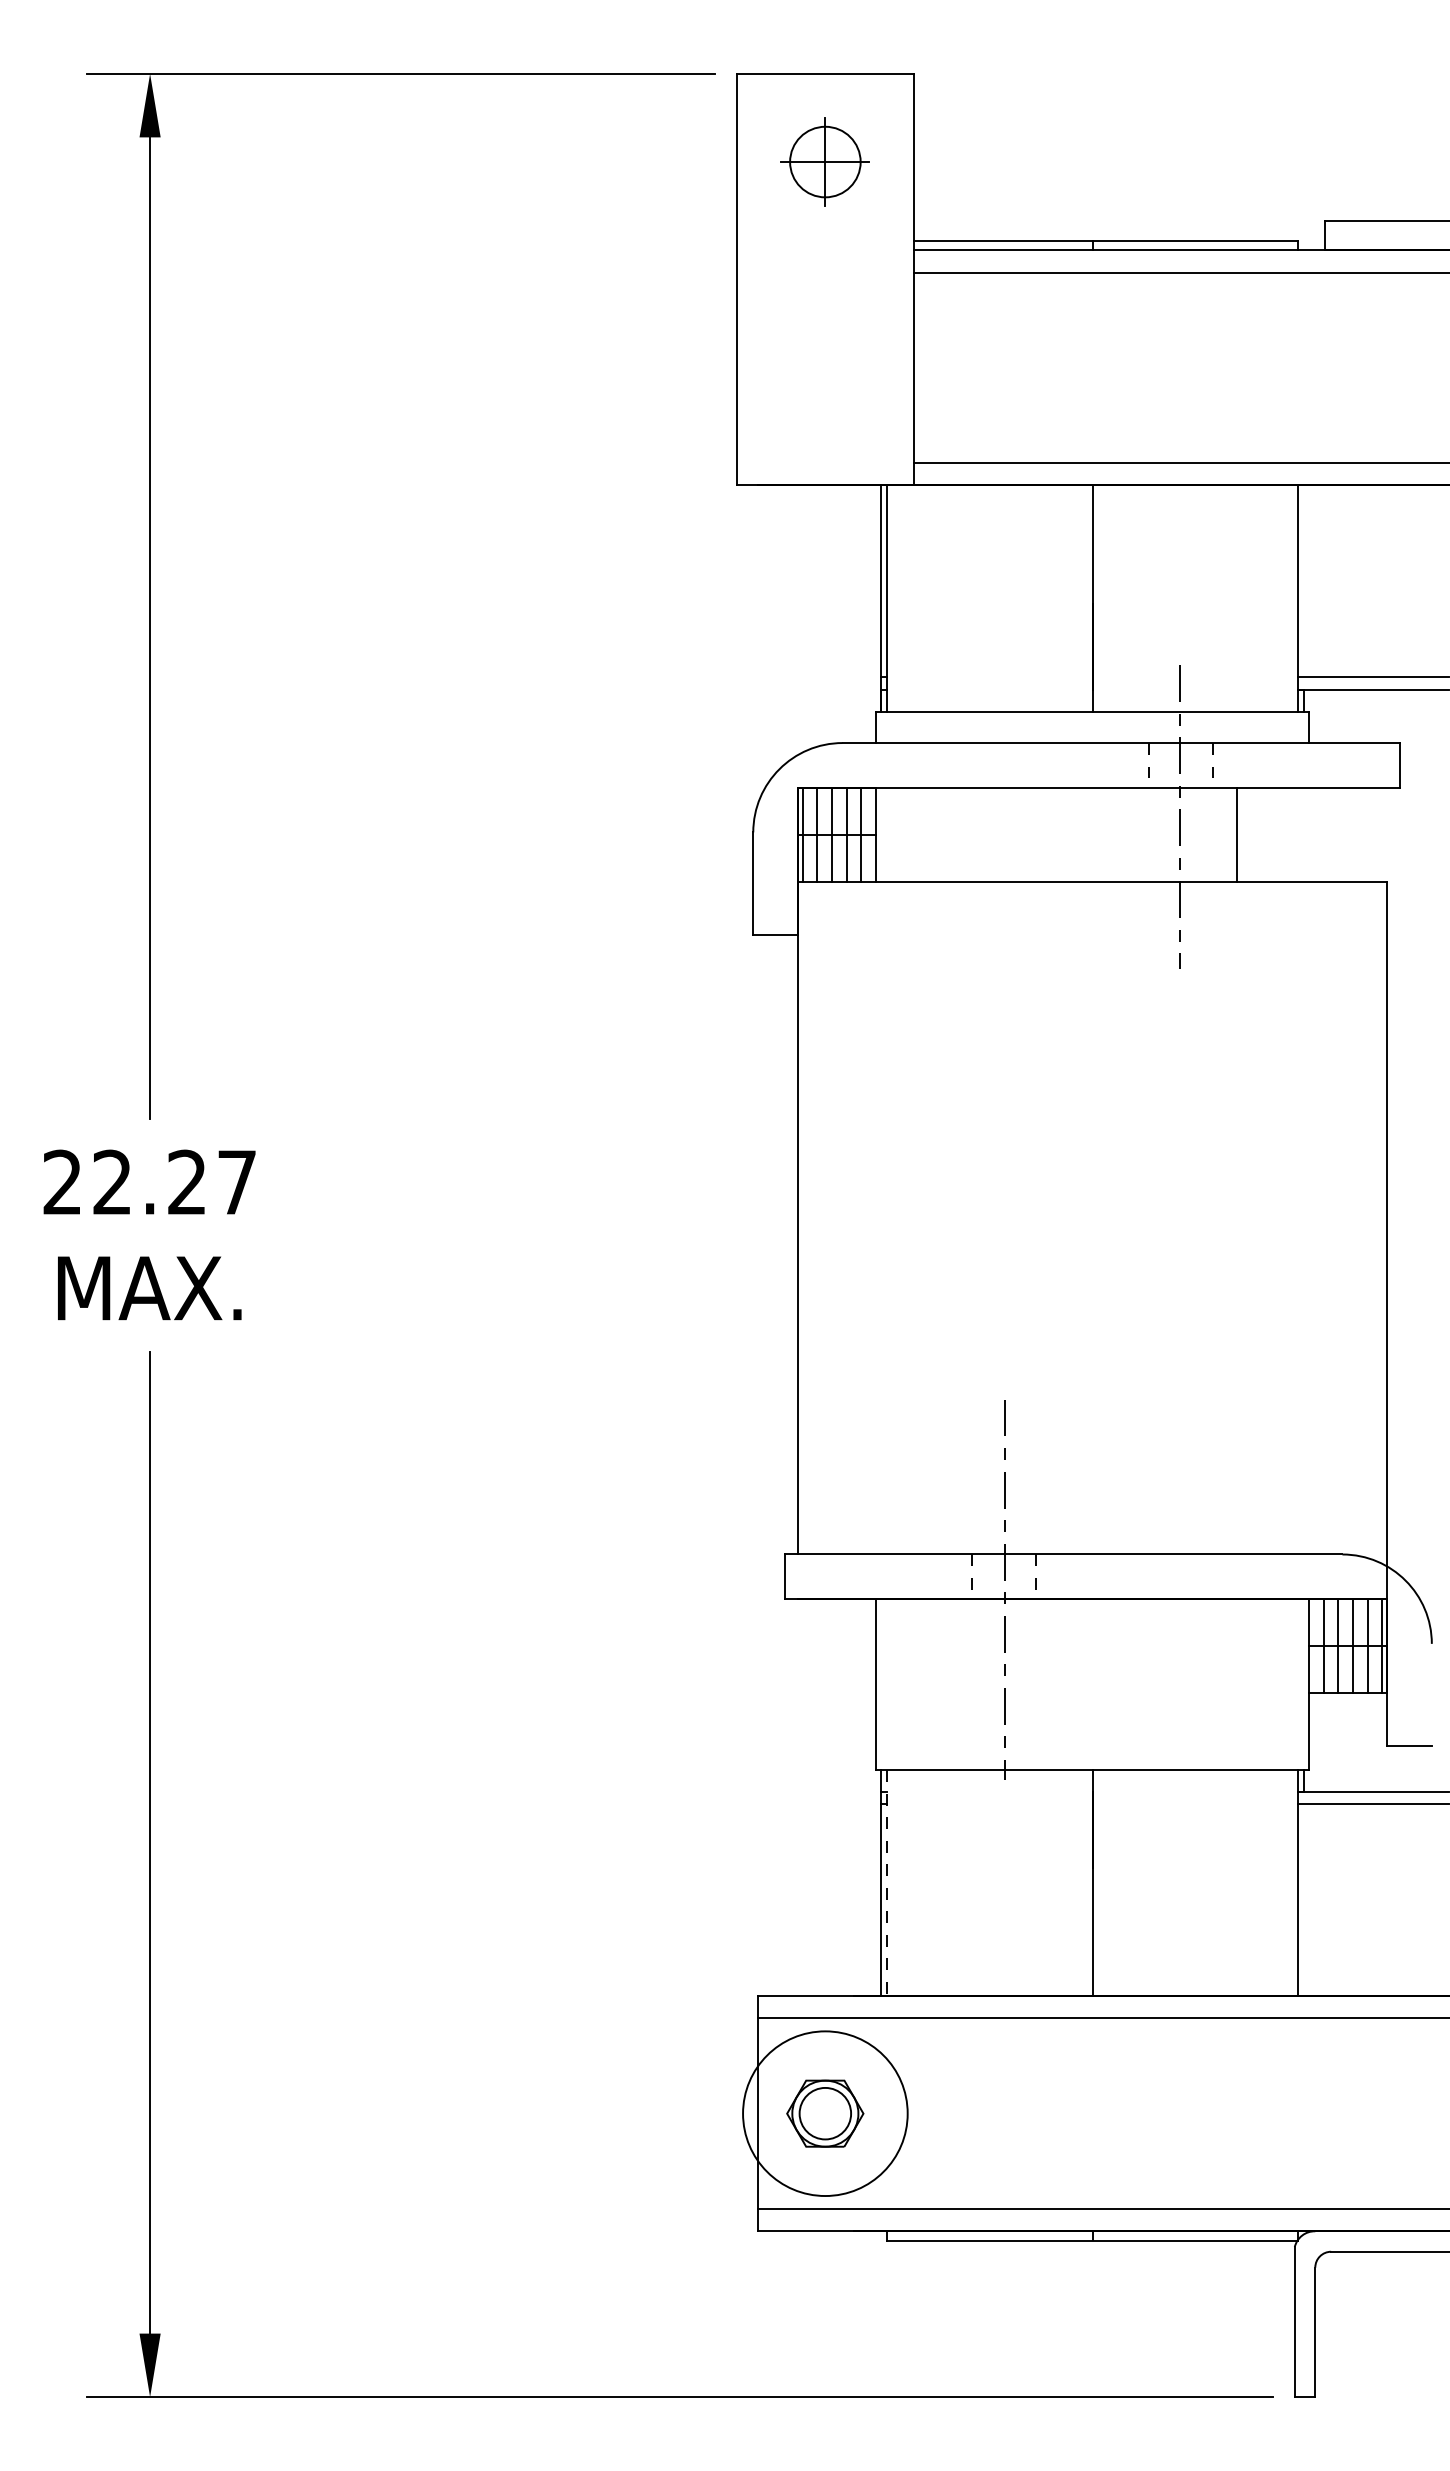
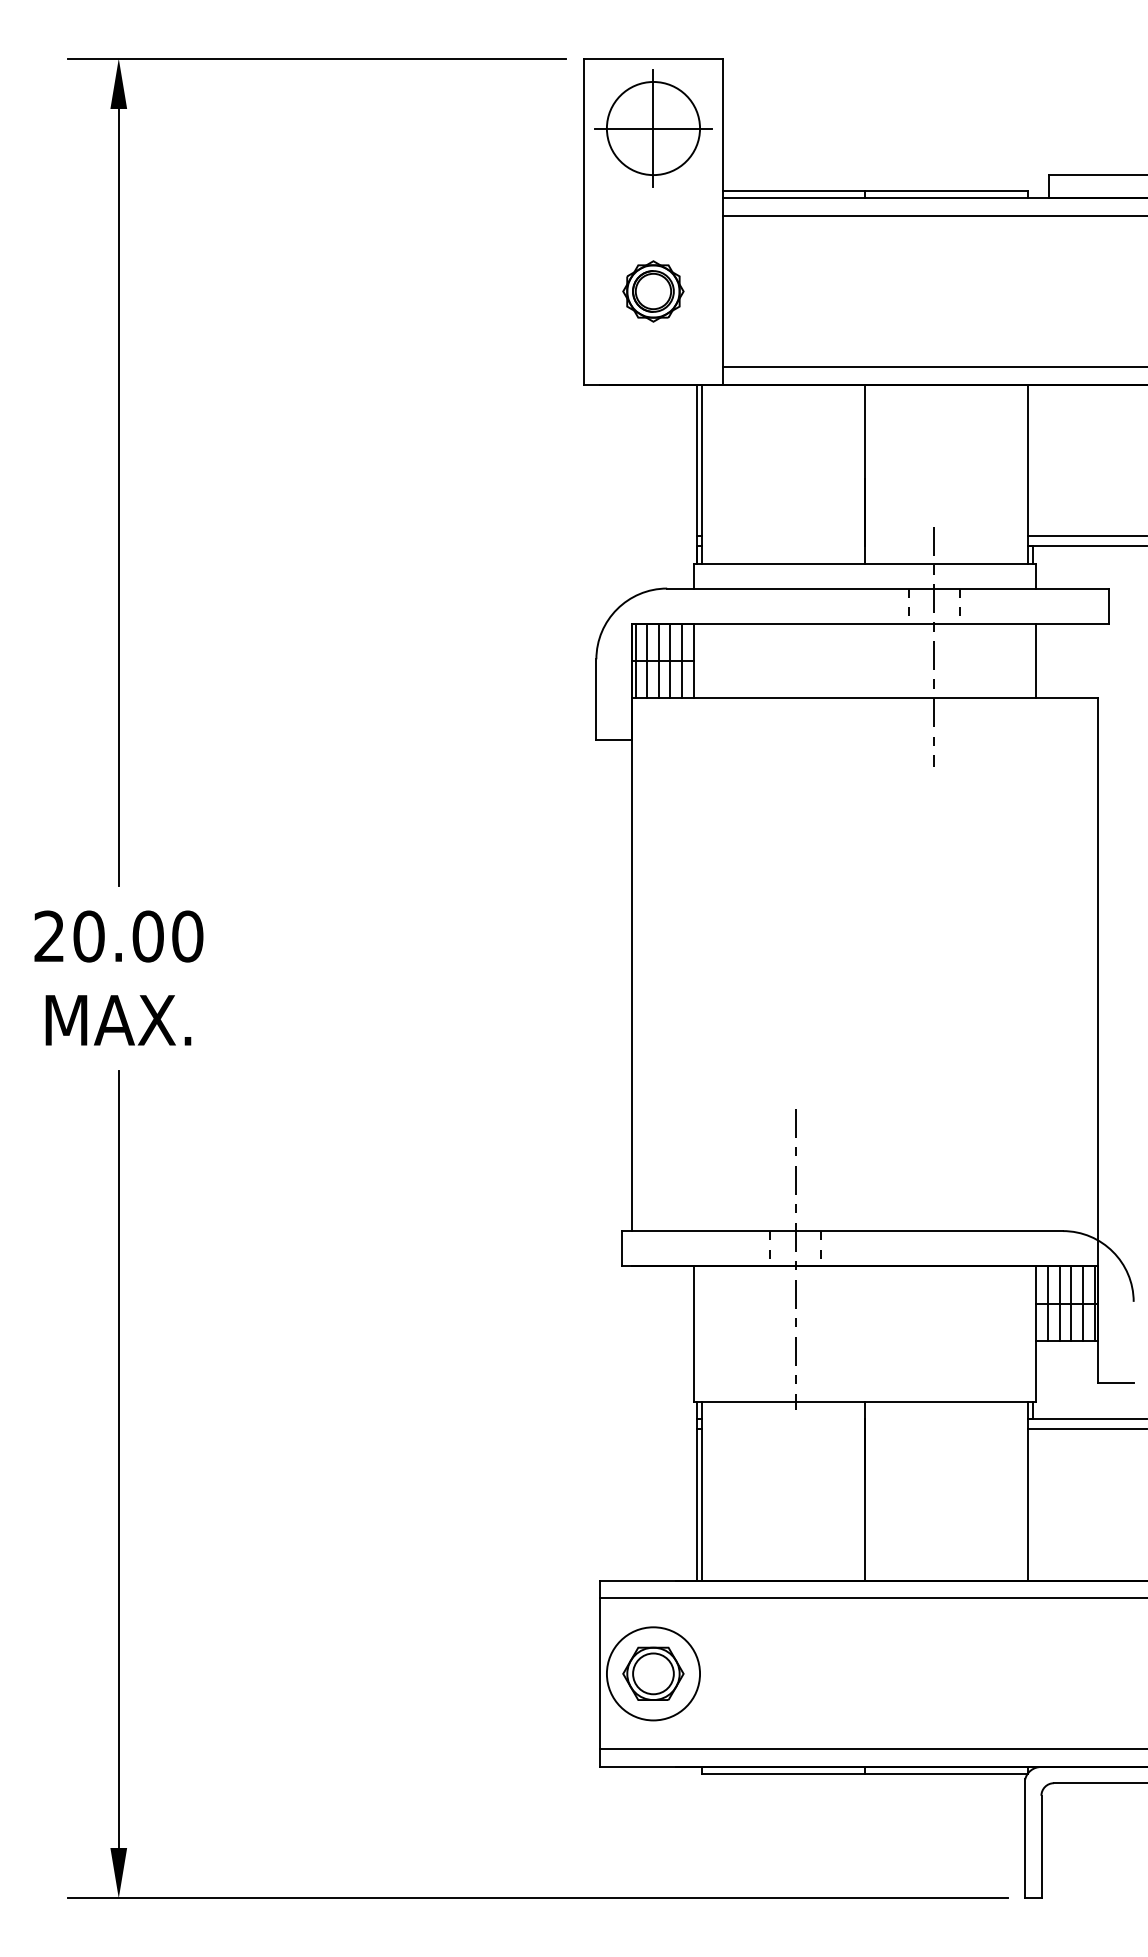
part: (825, 162) -> (653, 128), size x1.67
part: (825, 367) -> (653, 291), added
line: (1237, 833) -> (1036, 660), moved
text: (175, 1182) -> (138, 936), 22.27 -> 20.00
line: (887, 1883) -> (702, 1491), dashed -> solid
circle: (825, 2113) -> (653, 1673), size x0.71

